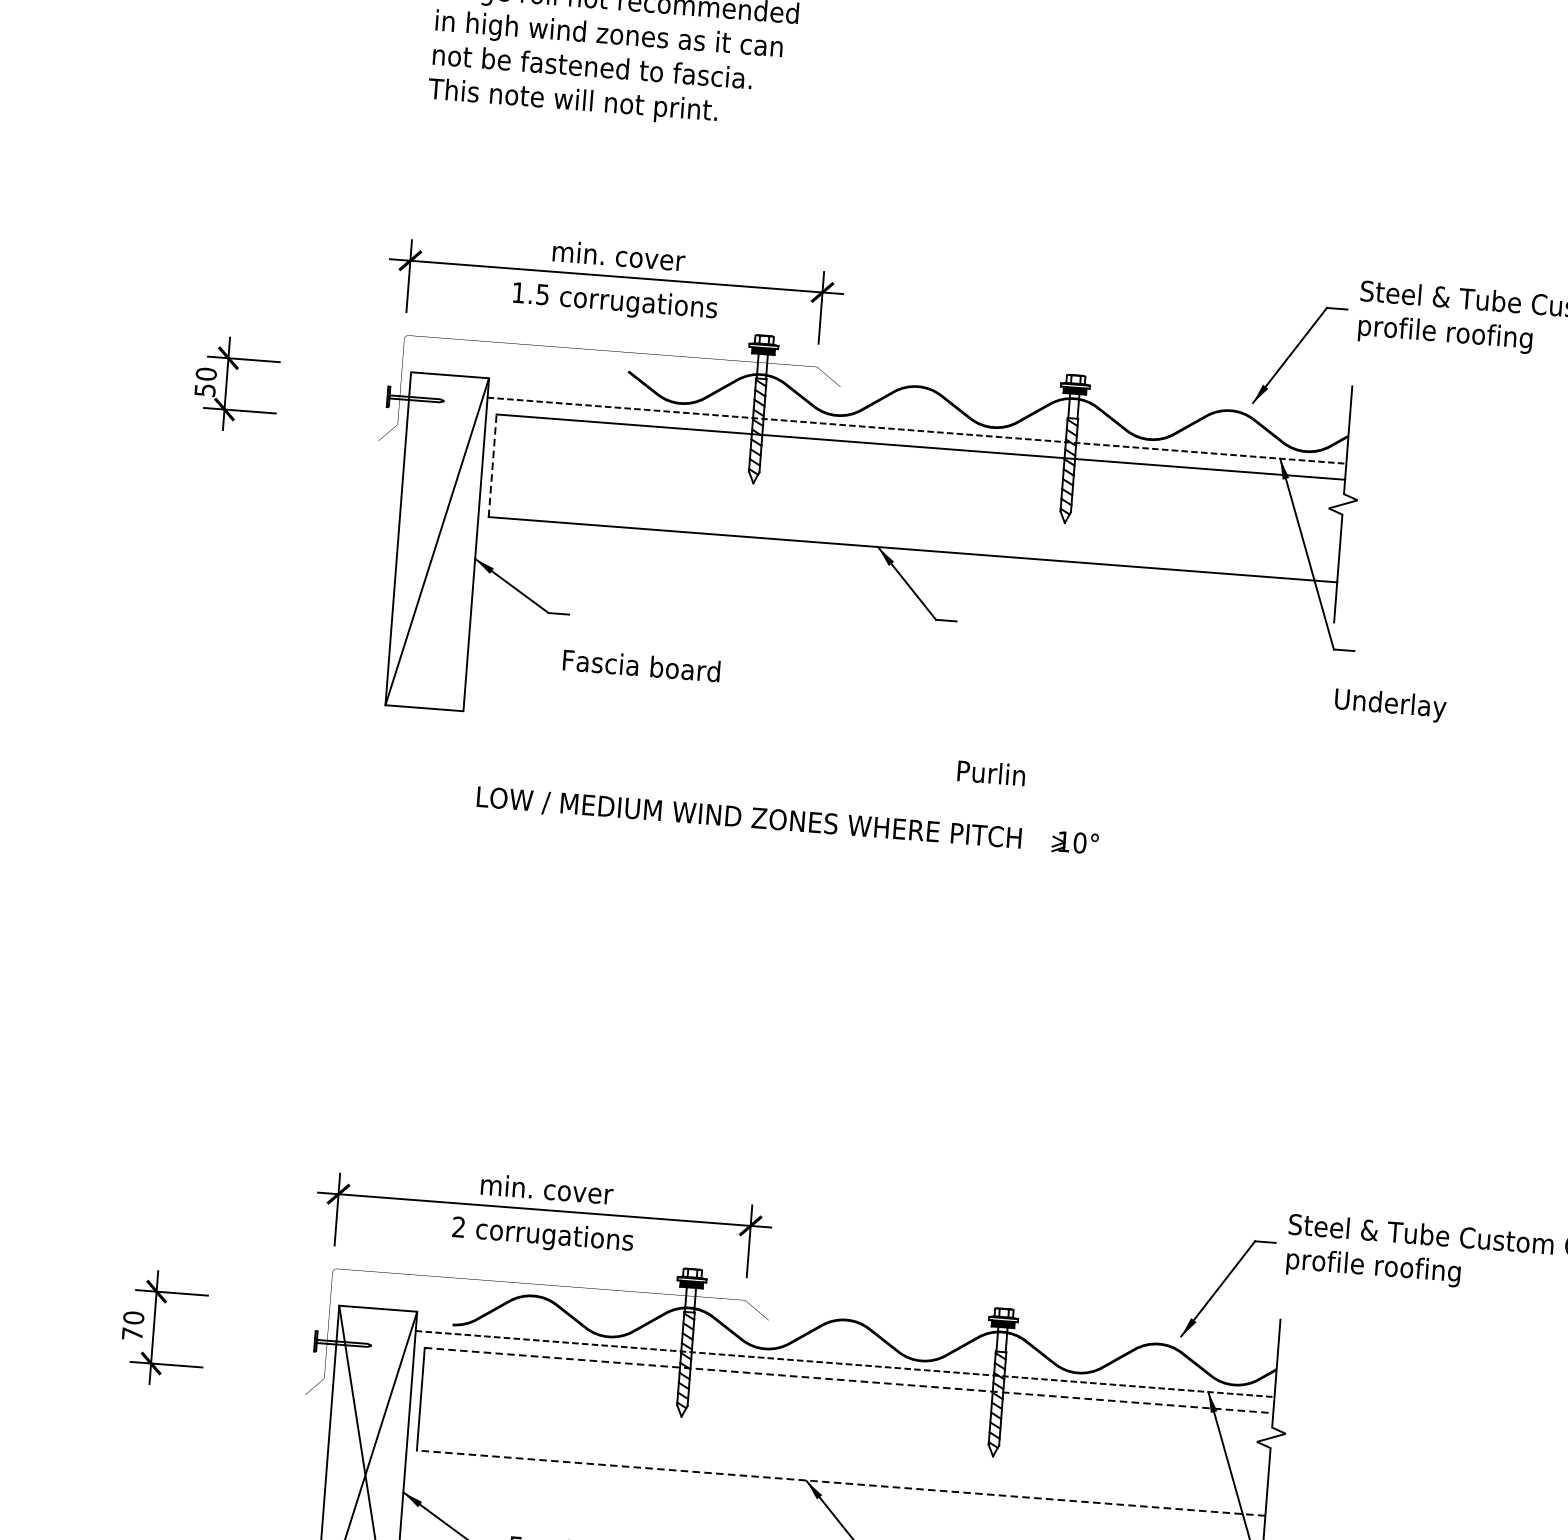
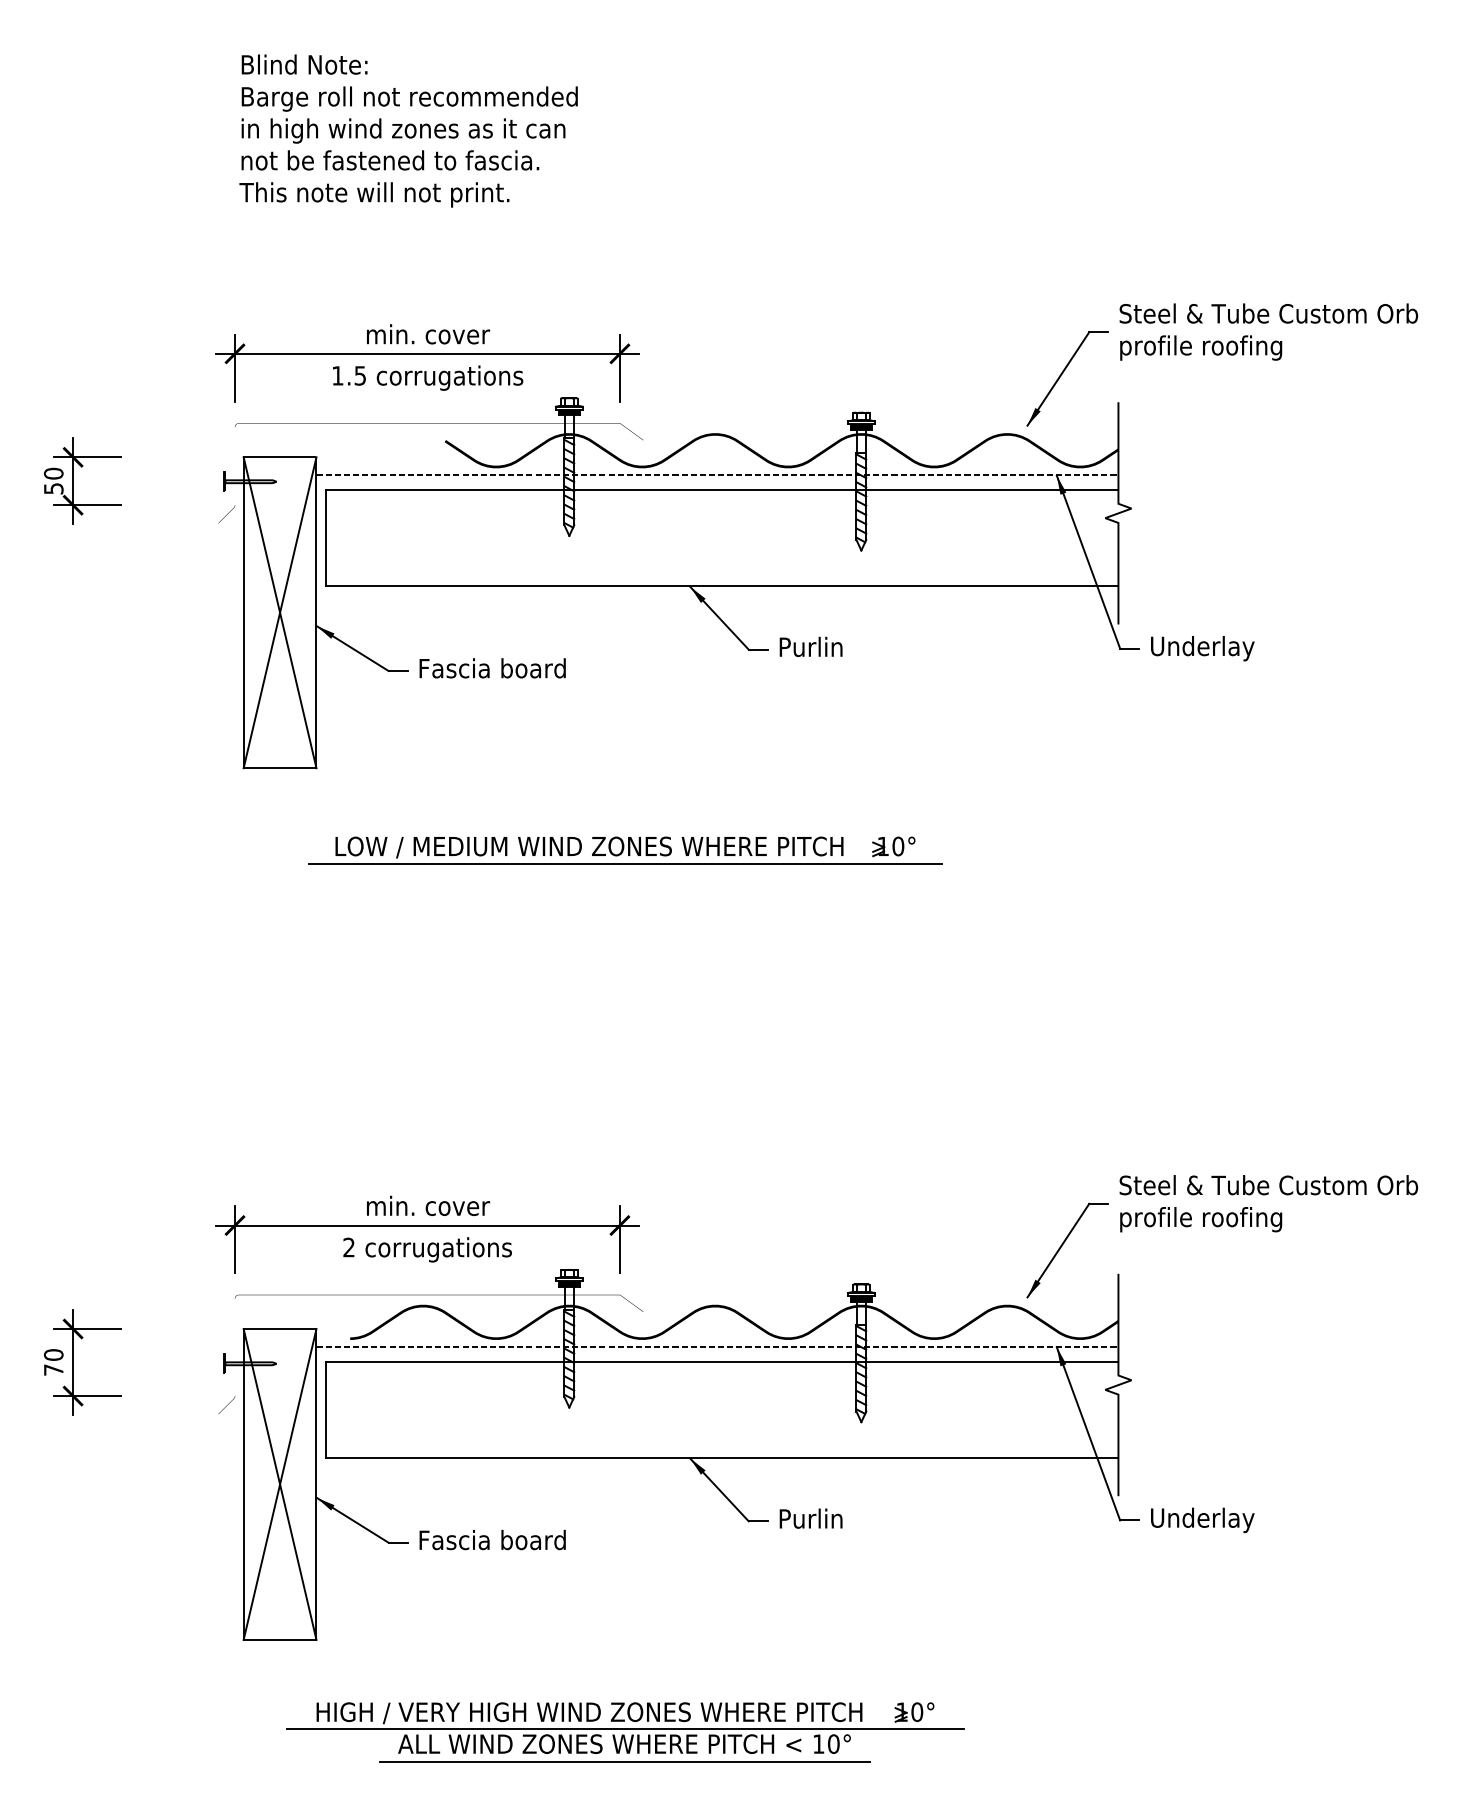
line: (493, 466) -> (326, 538), dashed -> solid
line: (436, 541) -> (279, 612), added
text: (641, 665) -> (492, 668), moved
text: (1390, 705) -> (1202, 648), moved
text: (990, 772) -> (810, 646), moved
line: (786, 839) -> (625, 864), added
line: (849, 1381) -> (722, 1362), dashed -> solid
line: (840, 1482) -> (721, 1457), dashed -> solid

